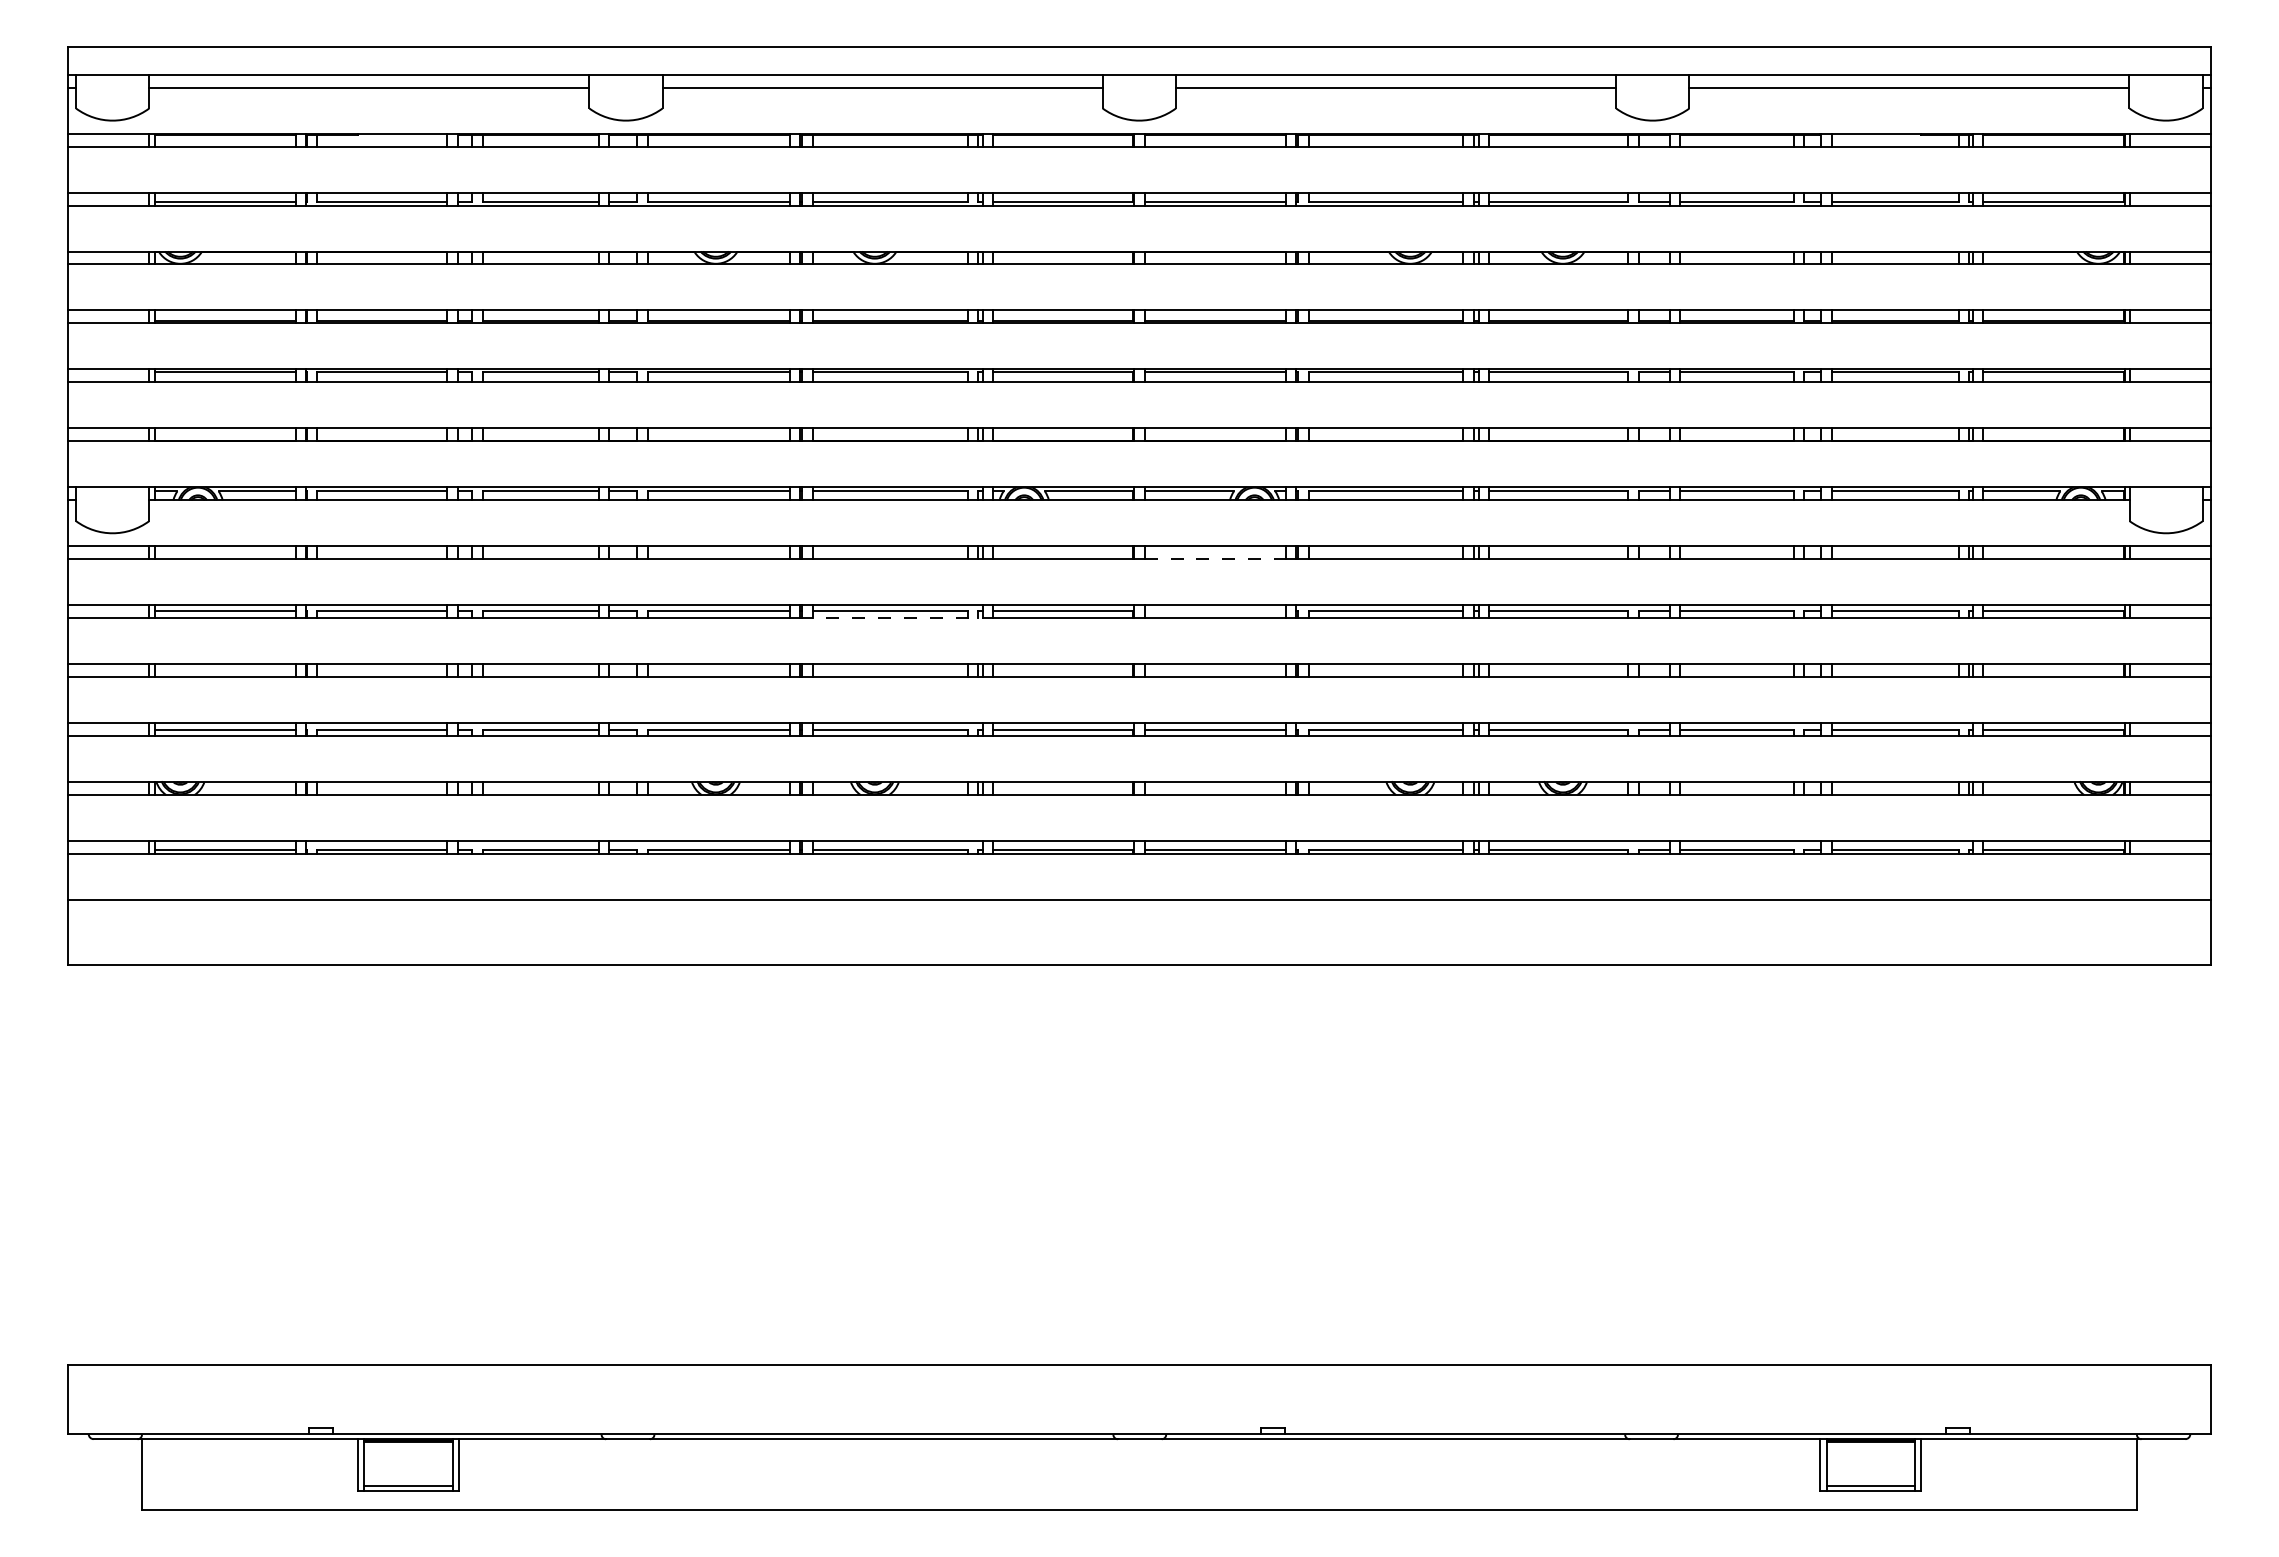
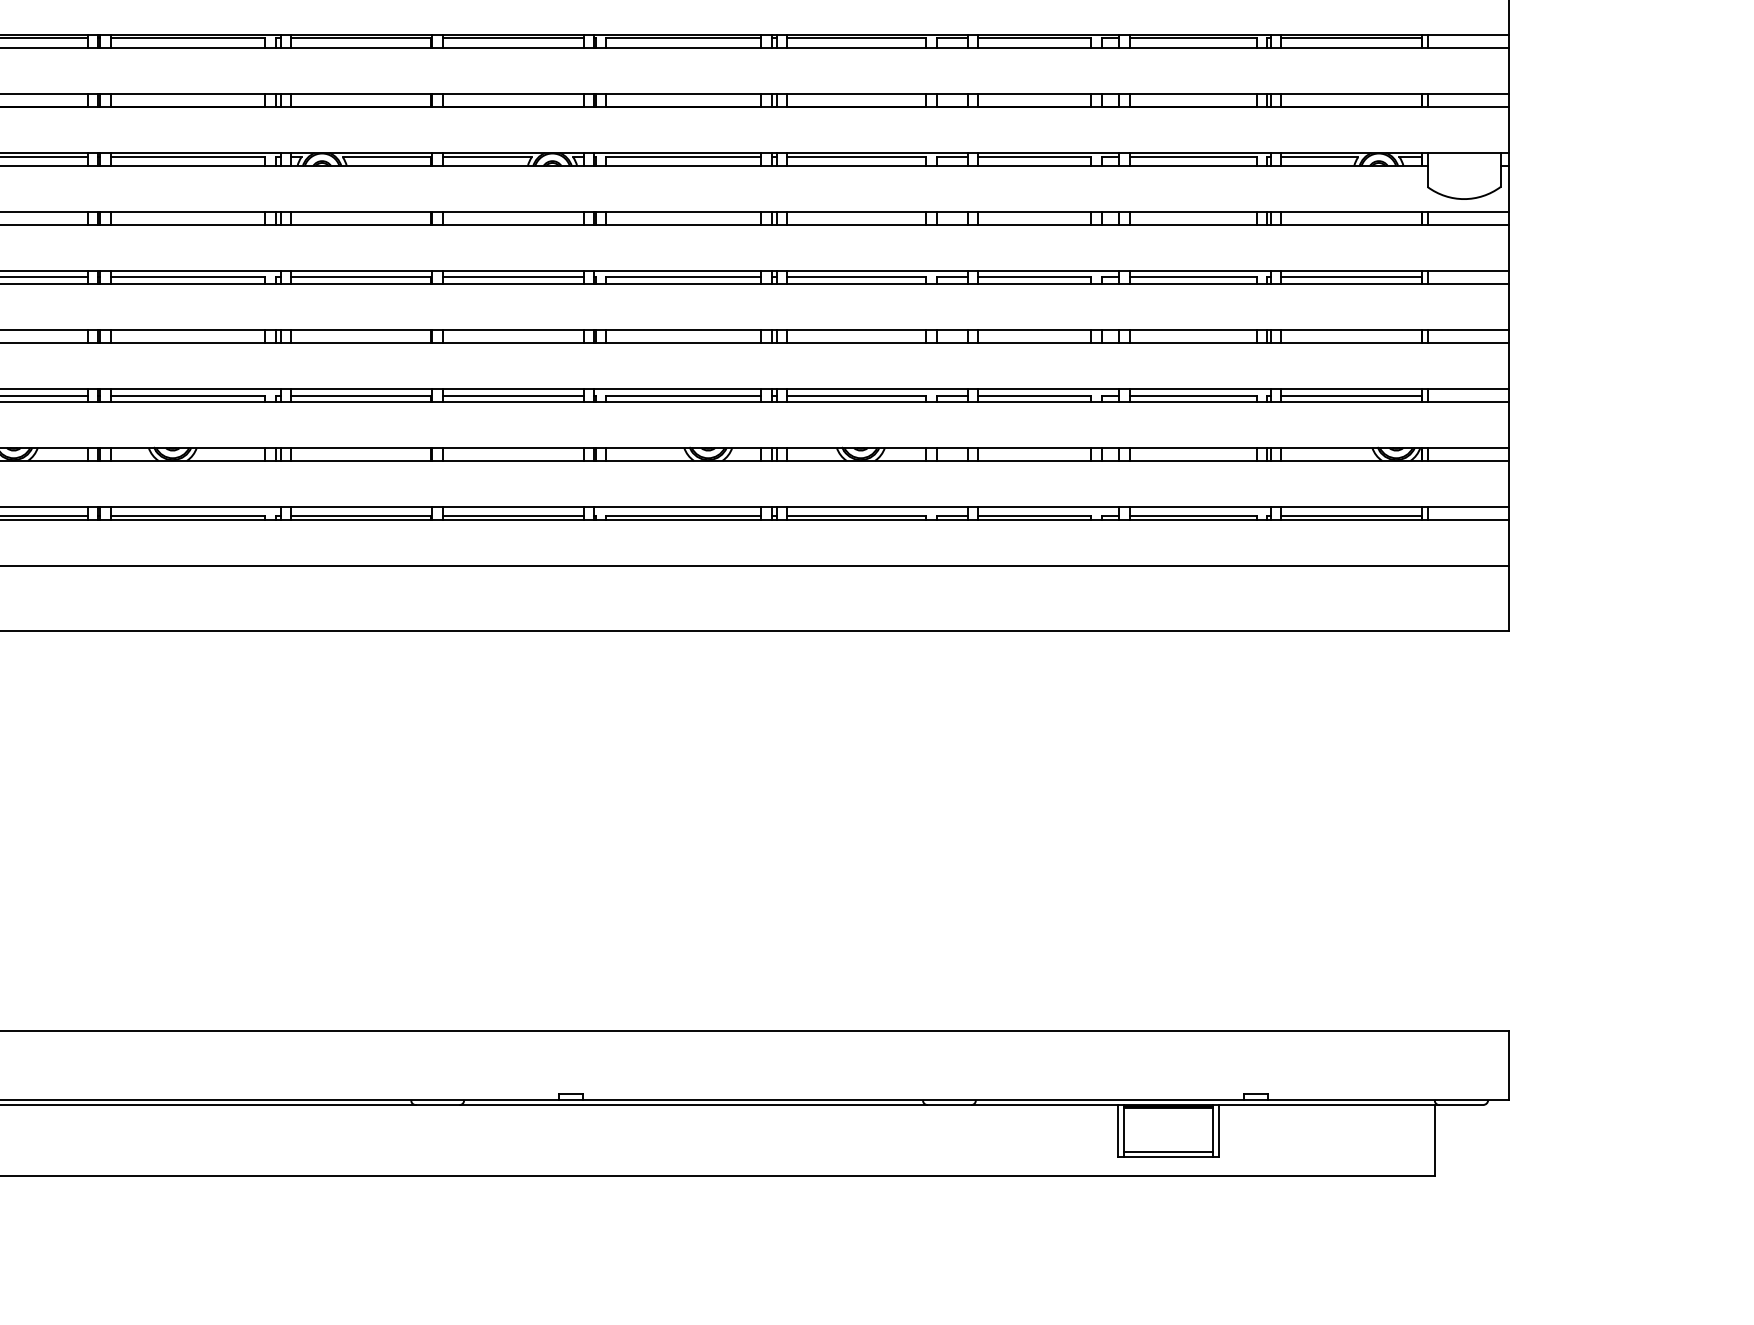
line: (1215, 559) -> (513, 225), dashed -> solid
line: (1214, 610) -> (512, 276), added
line: (892, 618) -> (190, 284), dashed -> solid

